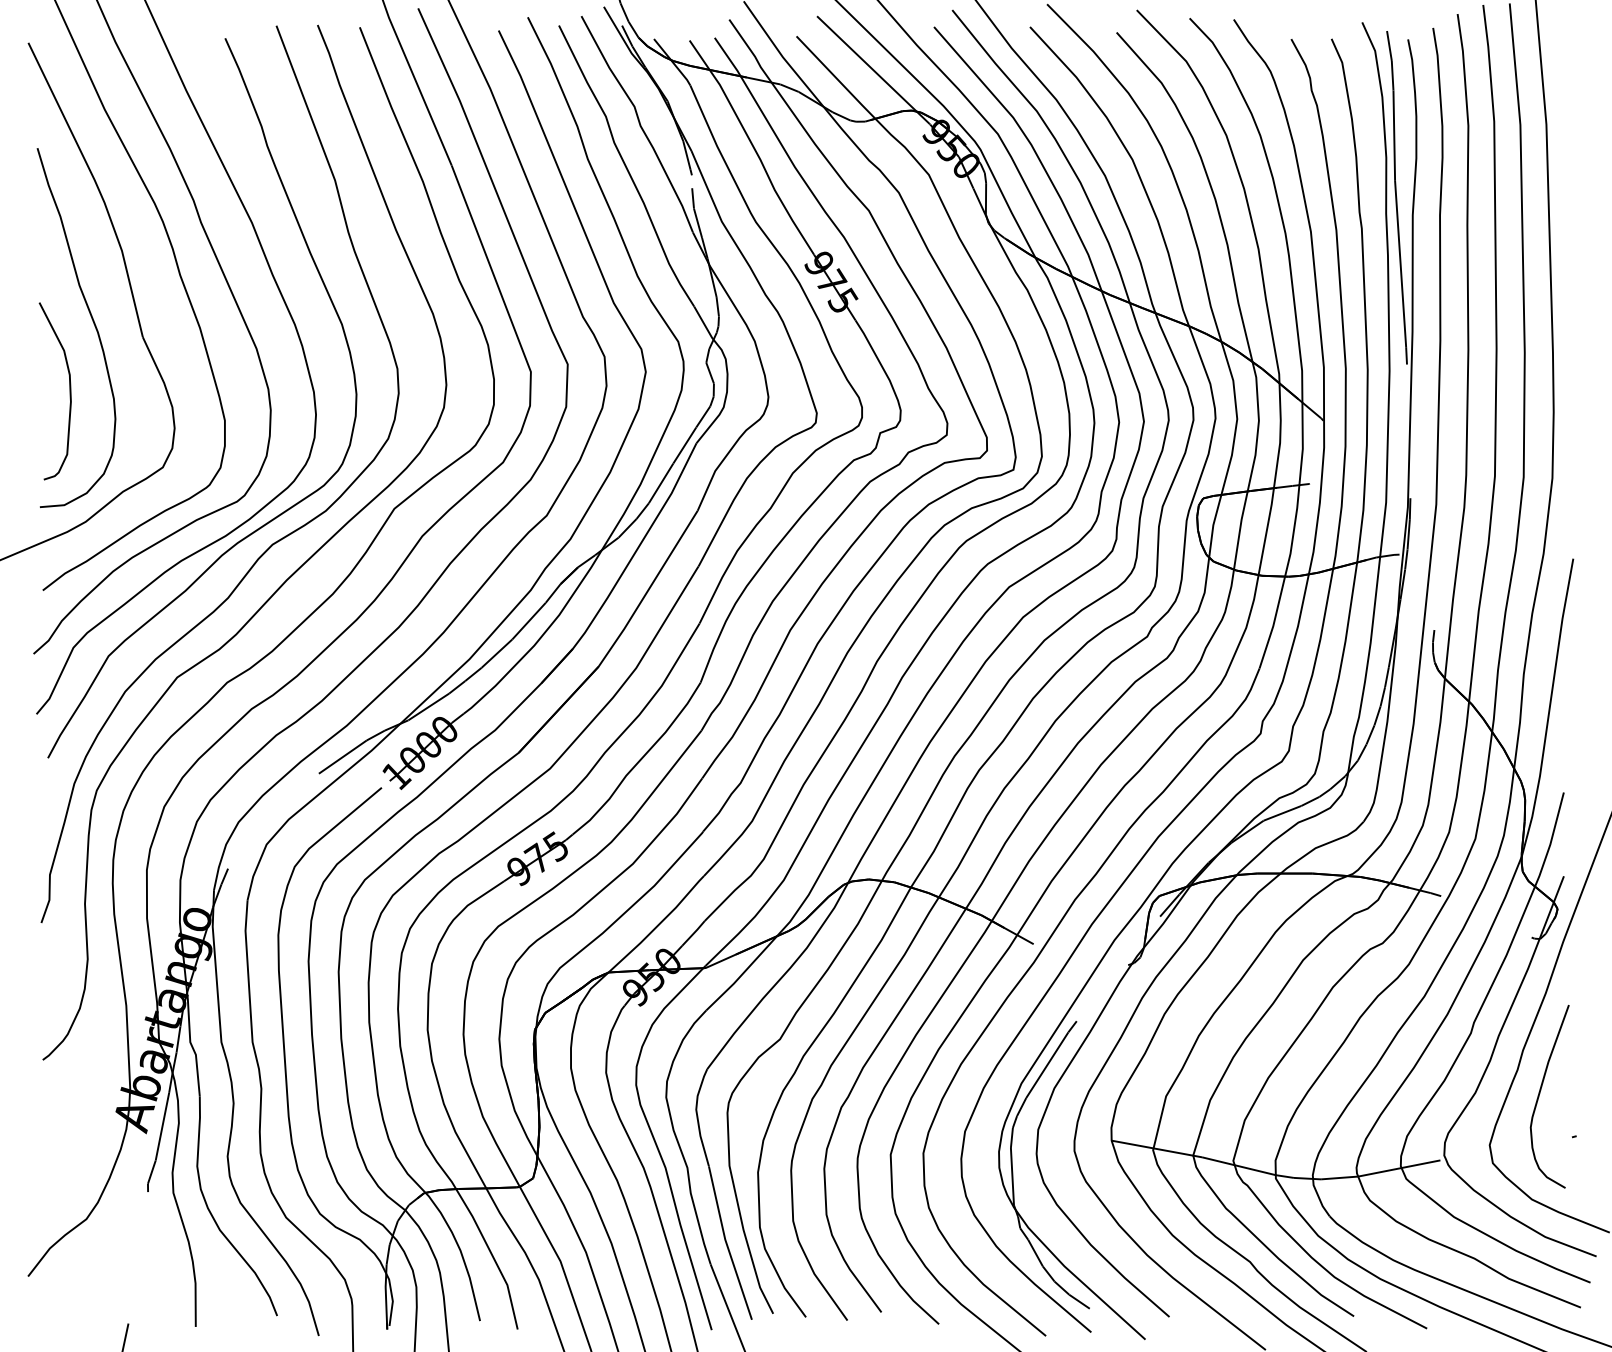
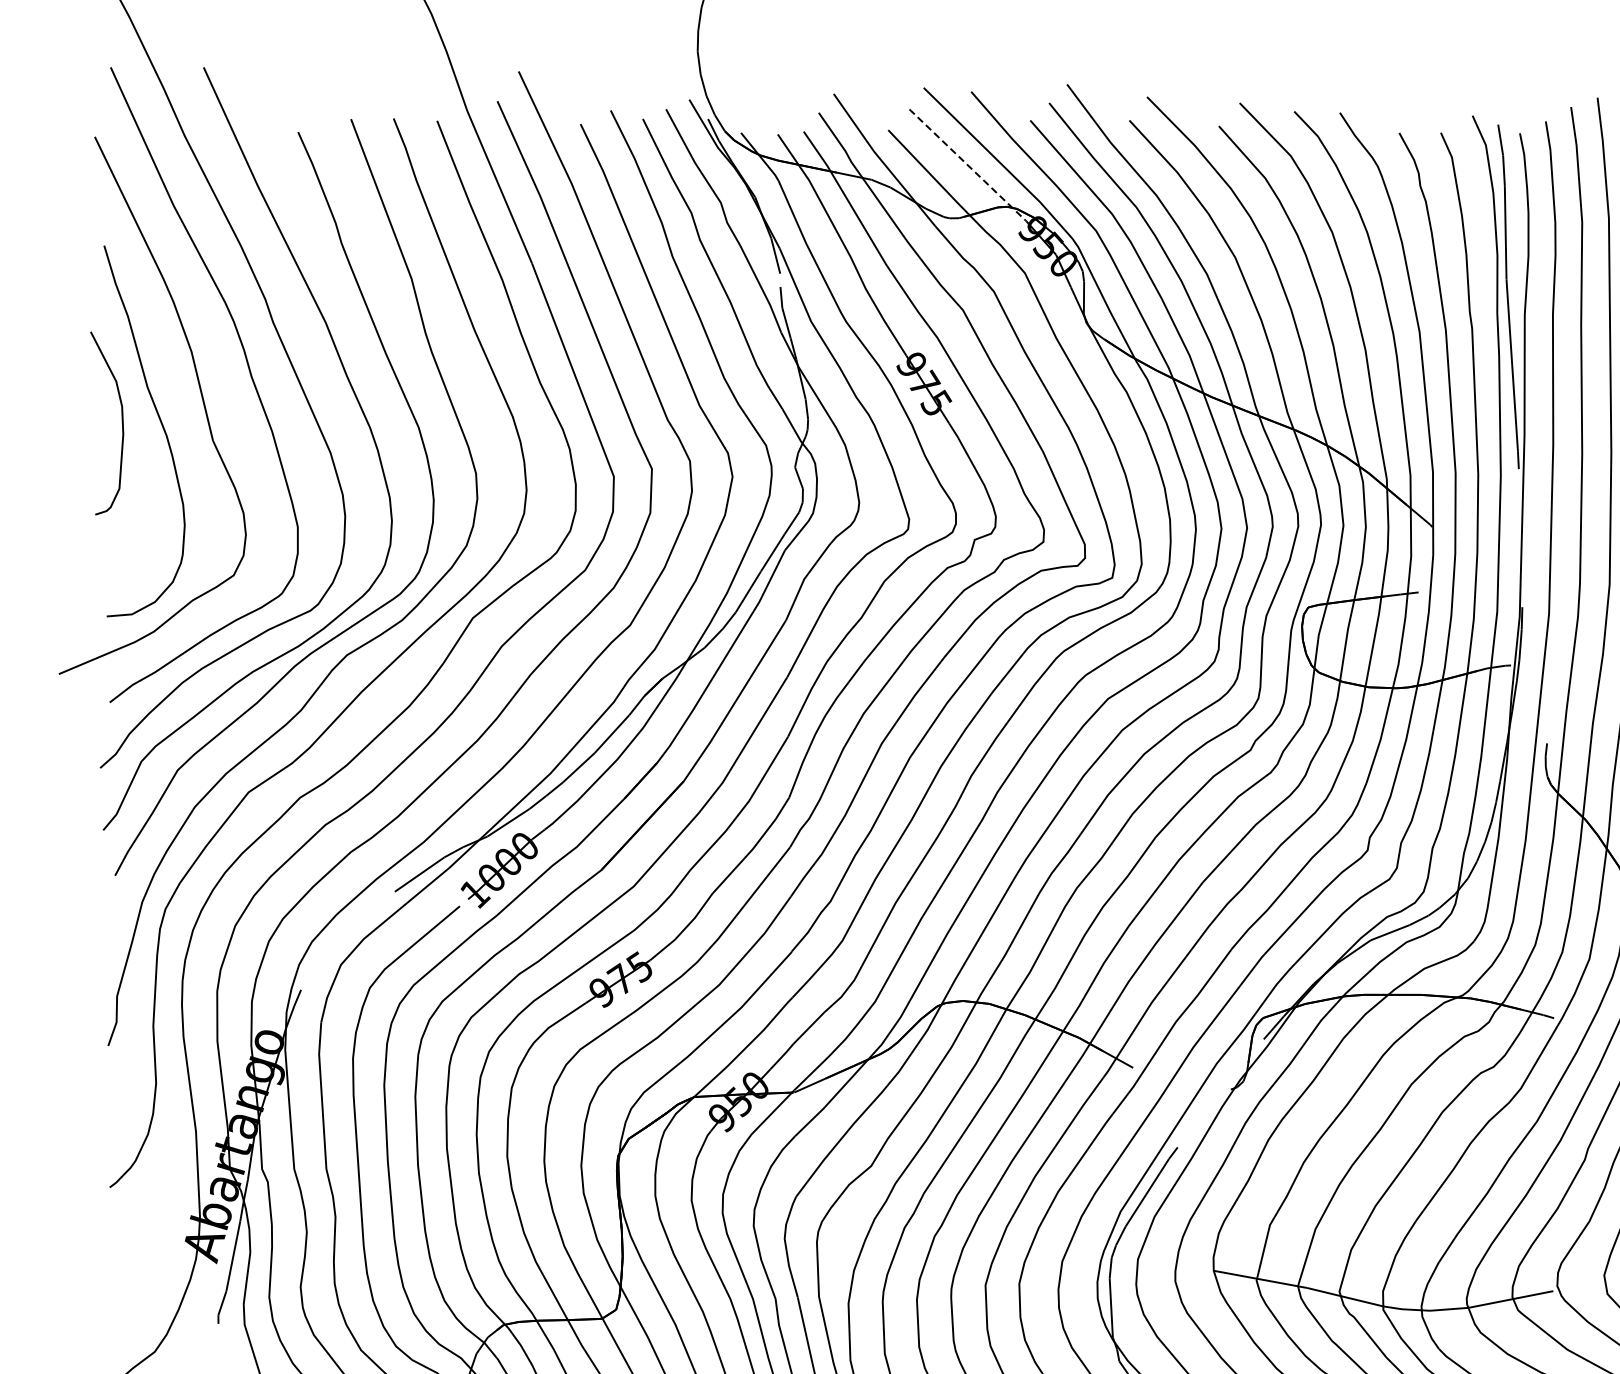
line: (873, 70) -> (967, 165), solid -> dashed
curve: (69, 391) -> (121, 423), moved

